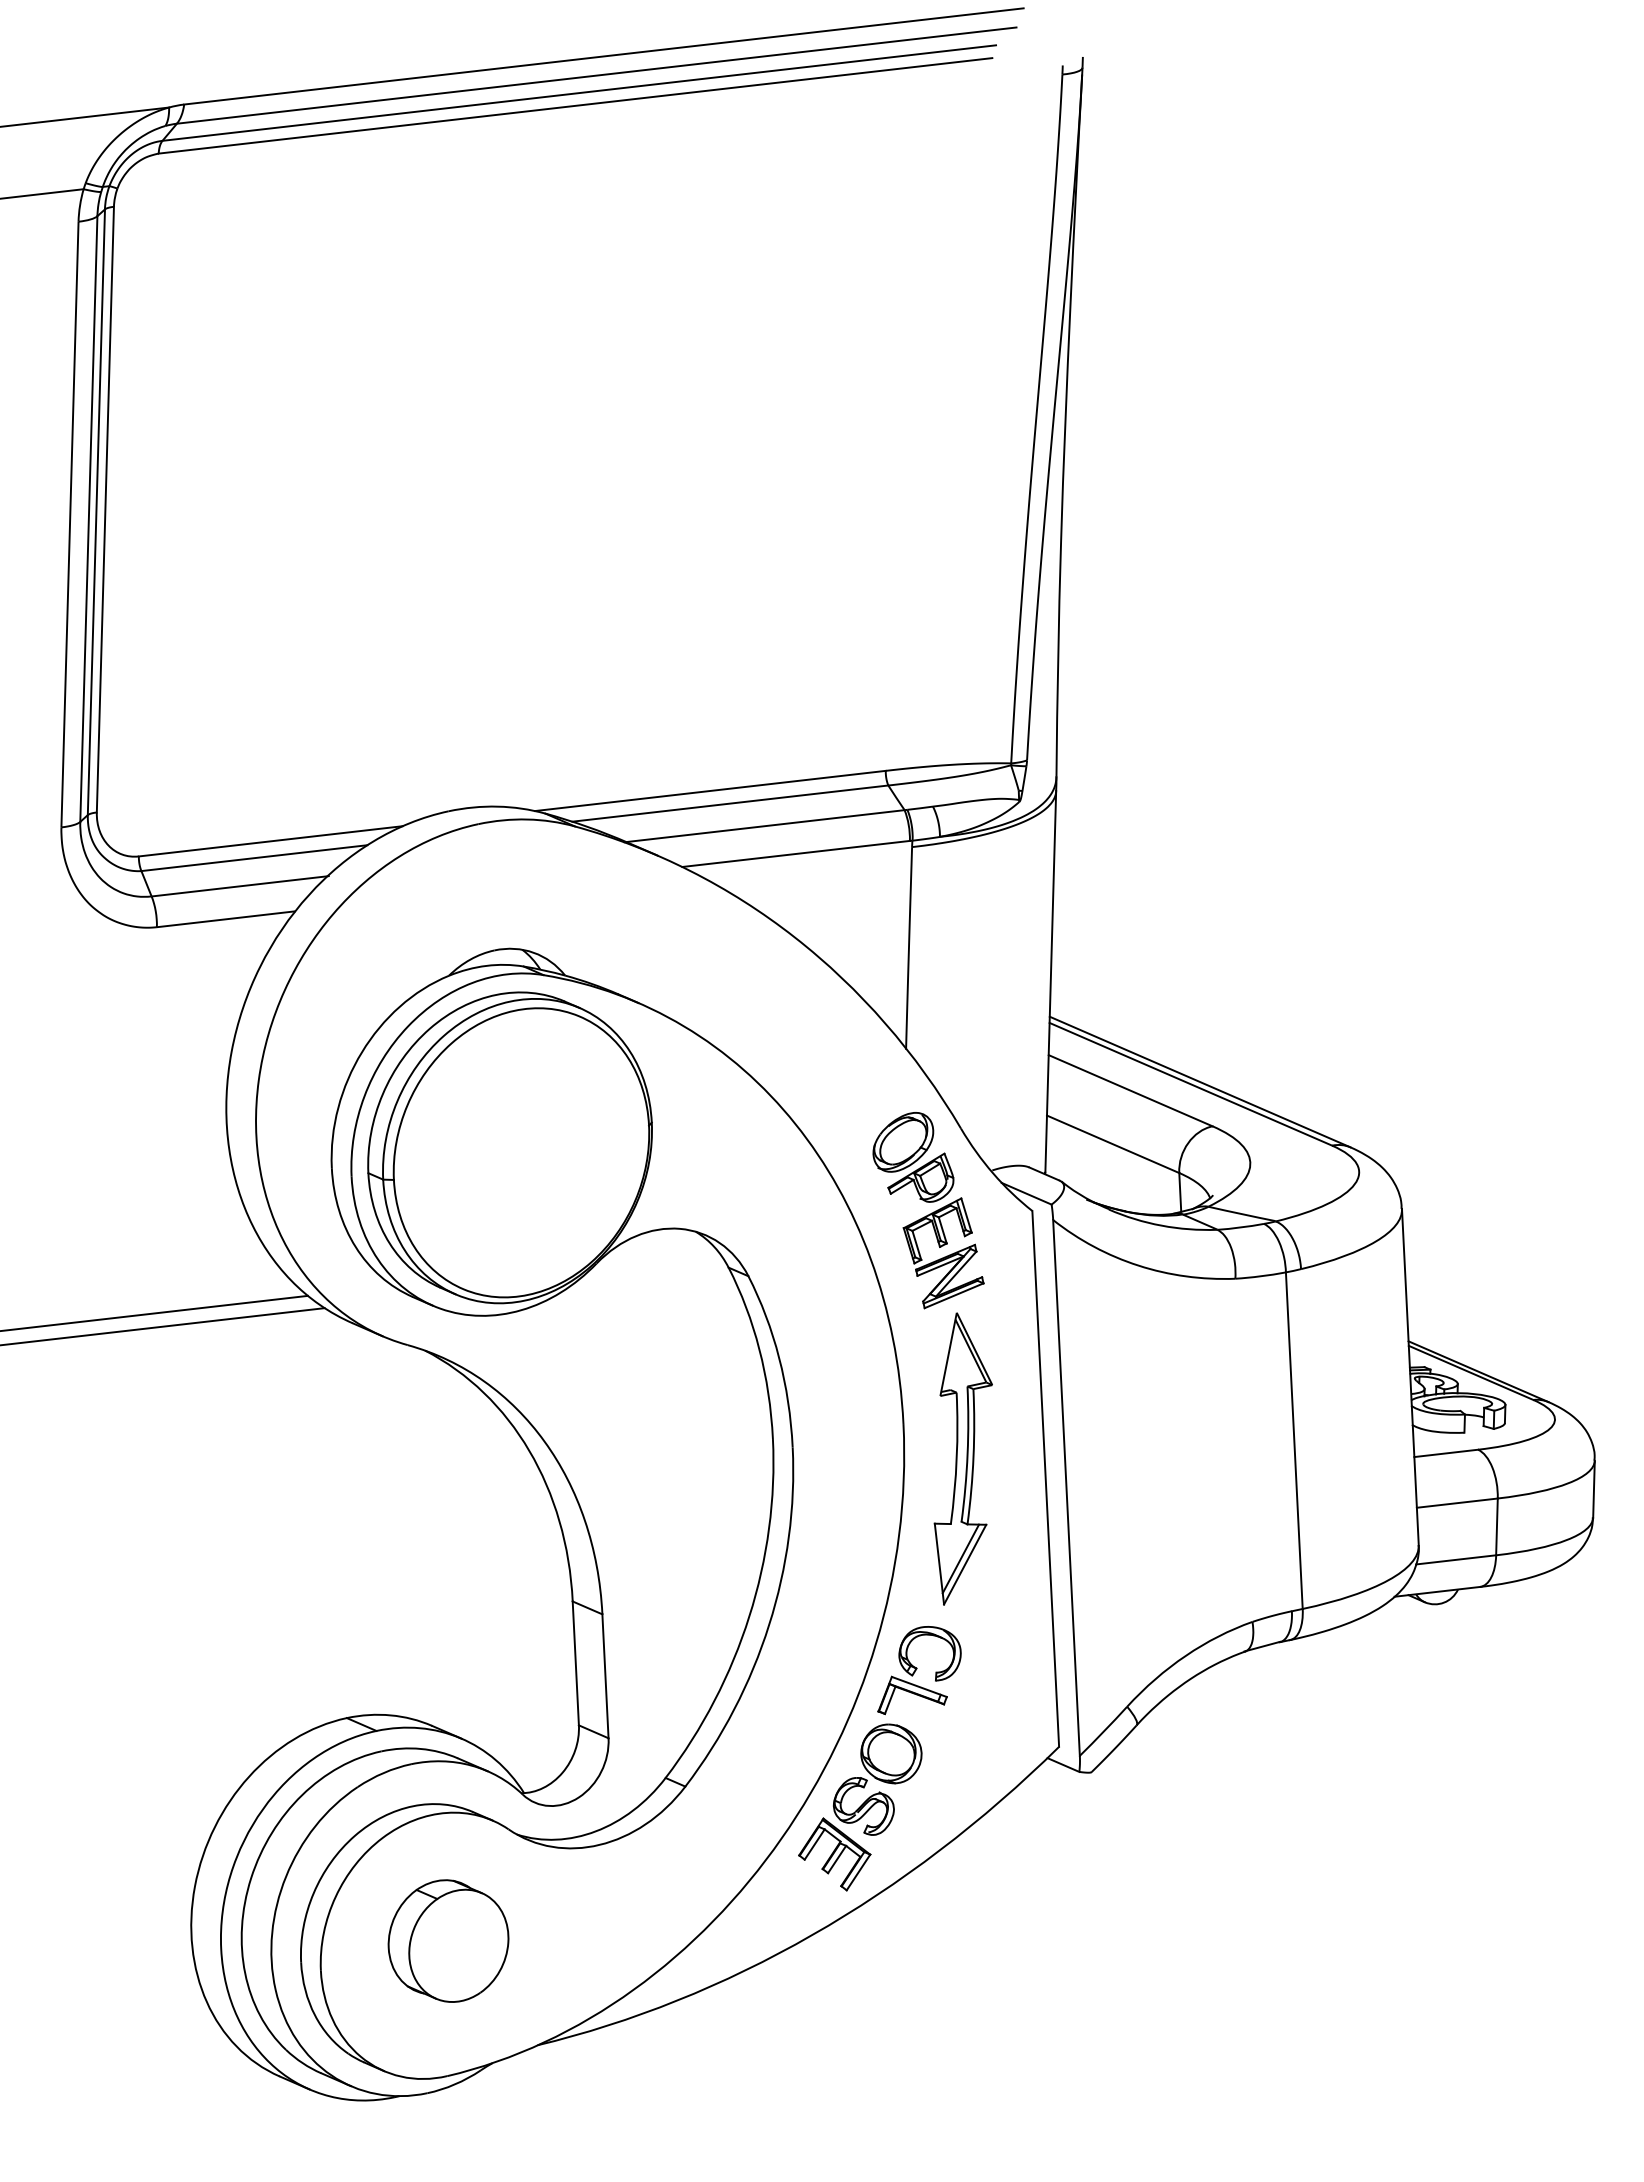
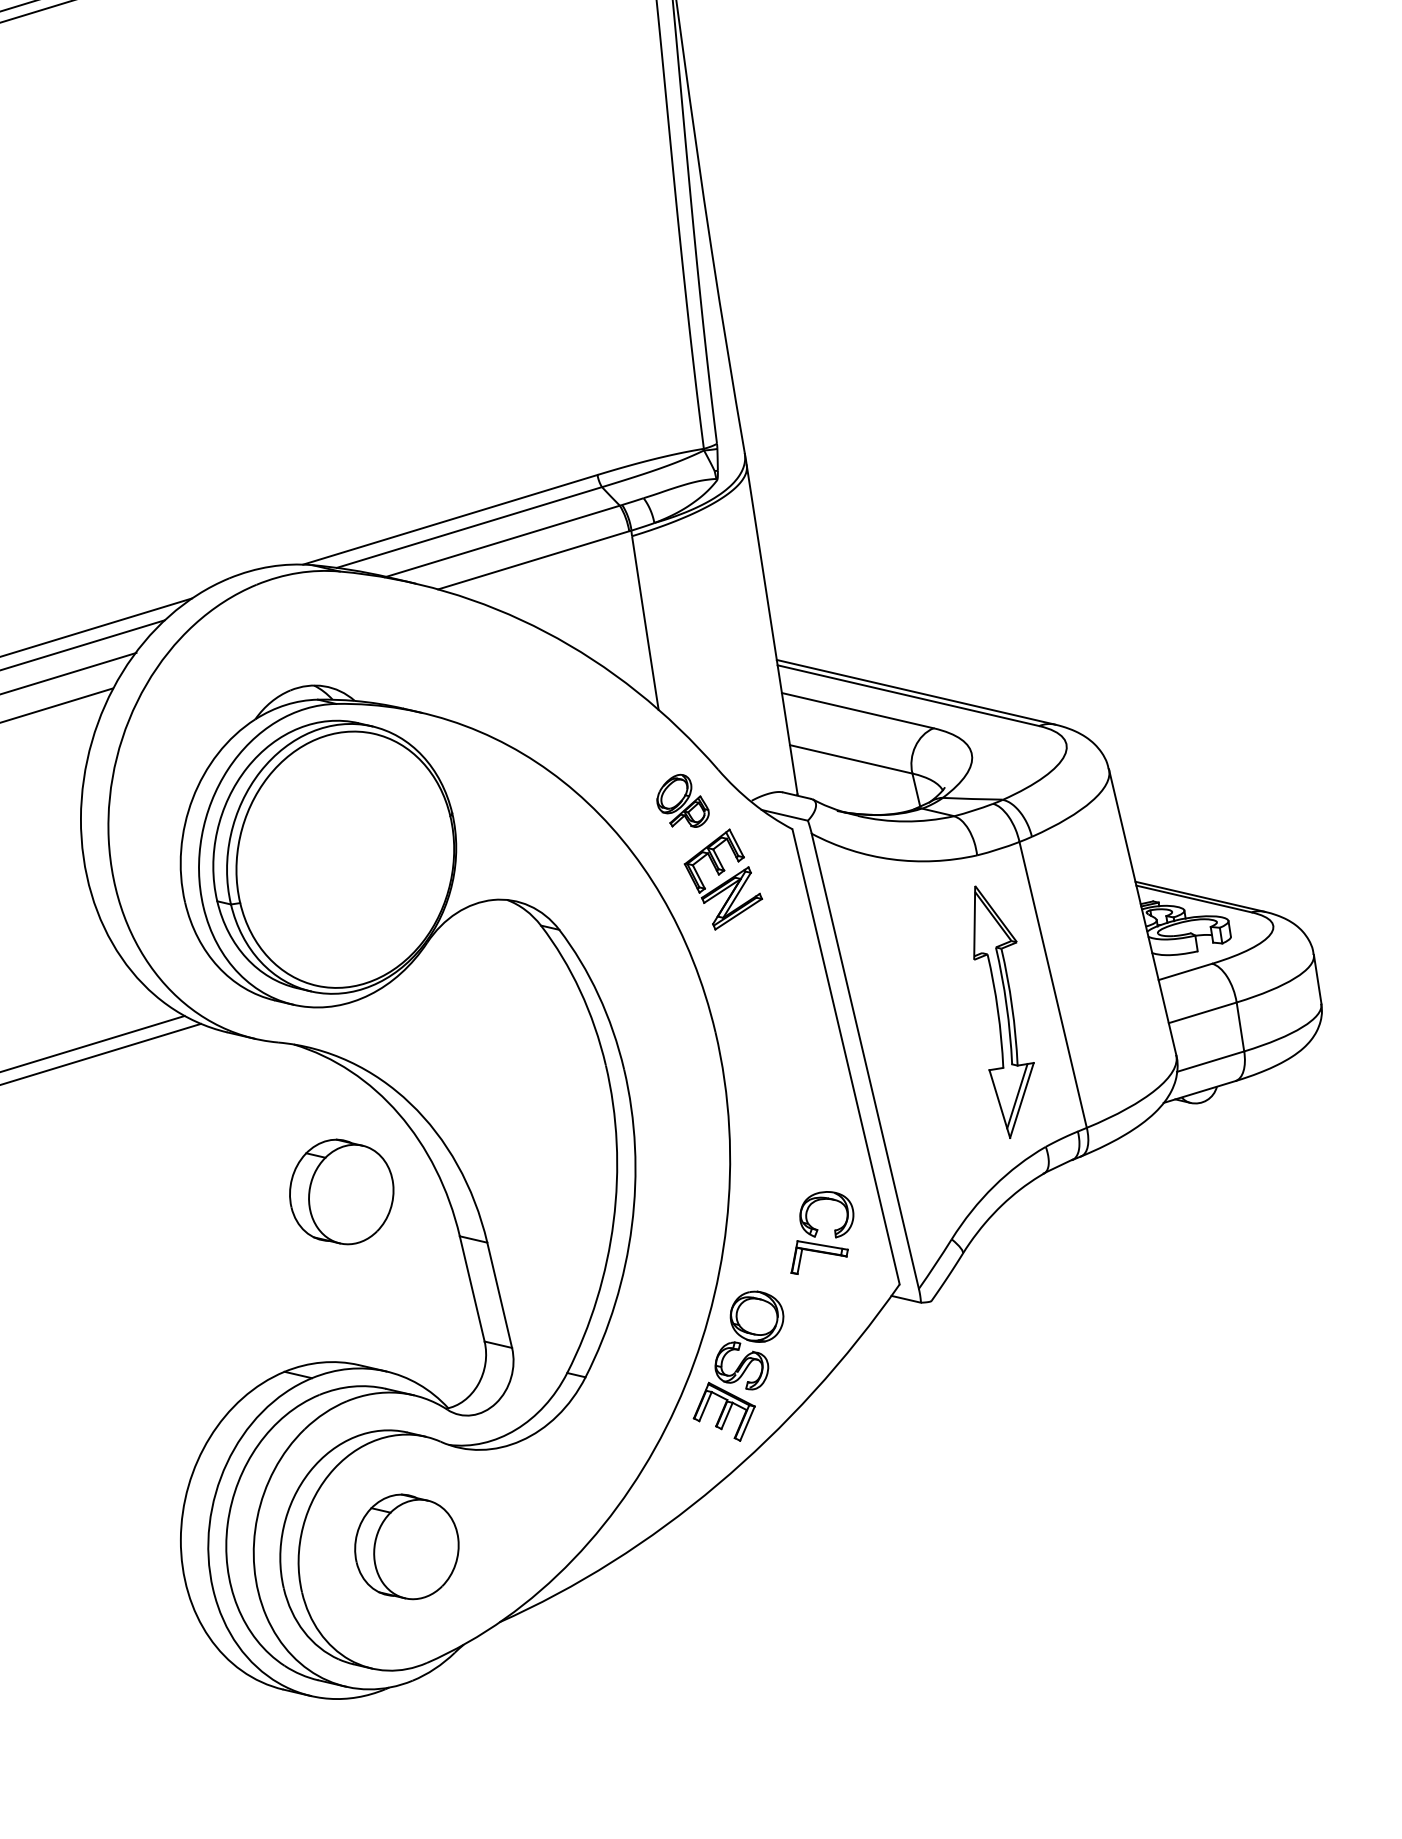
part: (913, 1157) -> (682, 802), size x0.7
part: (962, 1458) -> (1002, 1009), moved
part: (448, 1526) -> (341, 1191), added
part: (919, 1670) -> (820, 1231), moved

